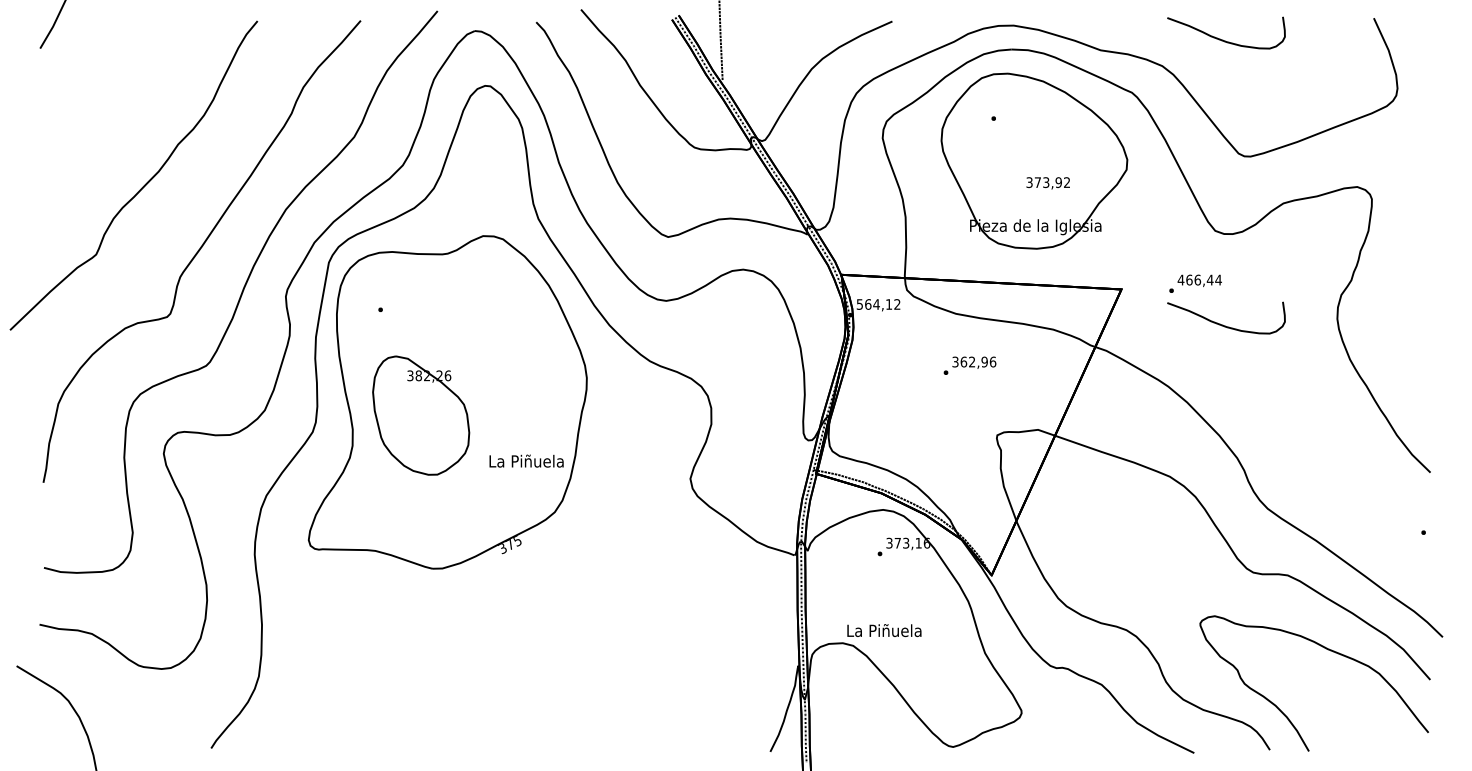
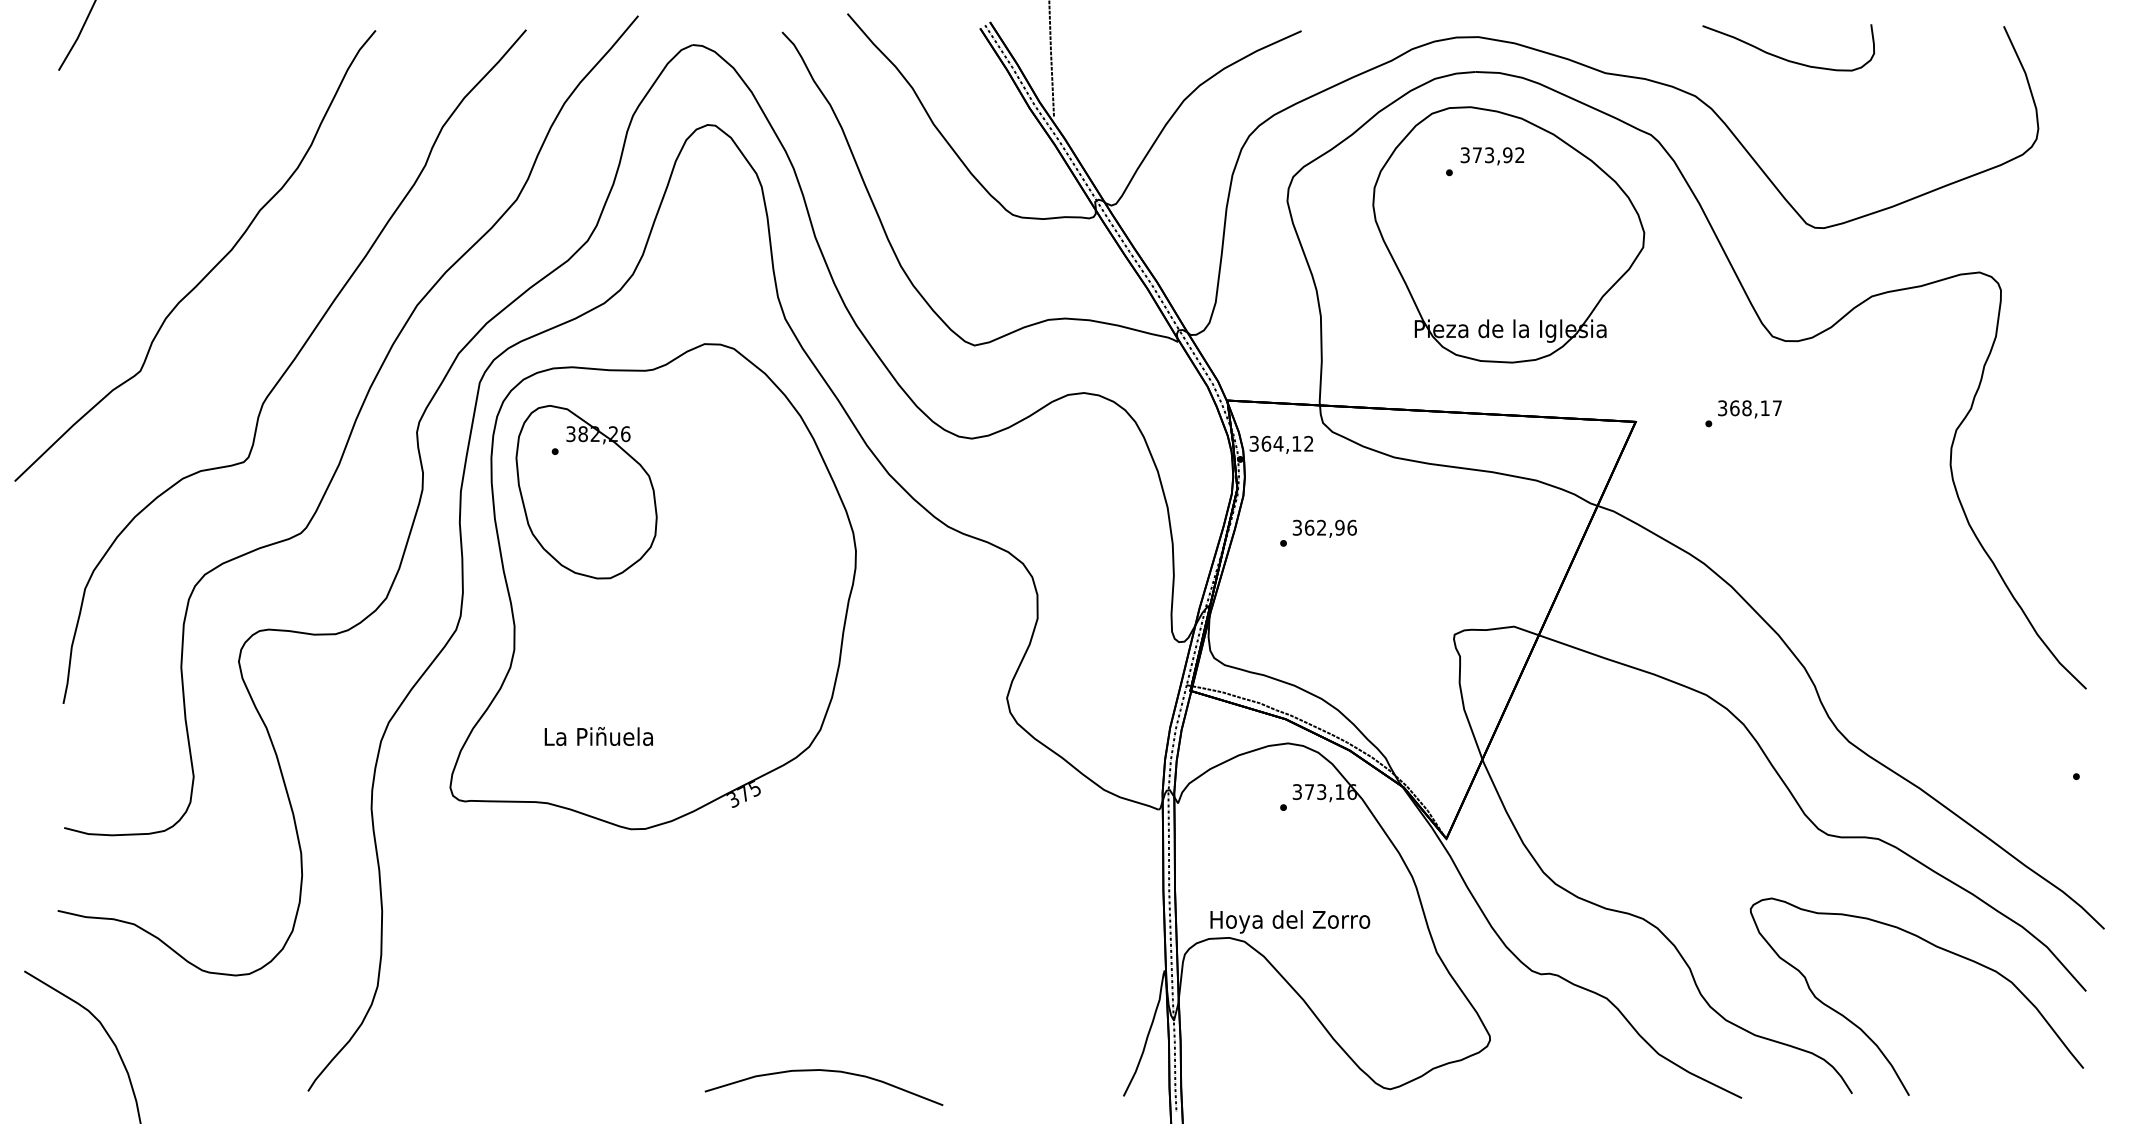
text: (1047, 183) -> (1491, 156), moved
text: (1199, 279) -> (1749, 407), 466,44 -> 368,17
text: (859, 303) -> (1253, 442), 564,12 -> 364,12
curve: (1223, 324) -> (1784, 473), removed
text: (969, 365) -> (1317, 532), moved
part: (421, 415) -> (587, 491), moved
text: (526, 460) -> (598, 735), moved
text: (884, 632) -> (1290, 922), La Piñuela -> Hoya del Zorro
curve: (566, 735) -> (826, 1072), added

